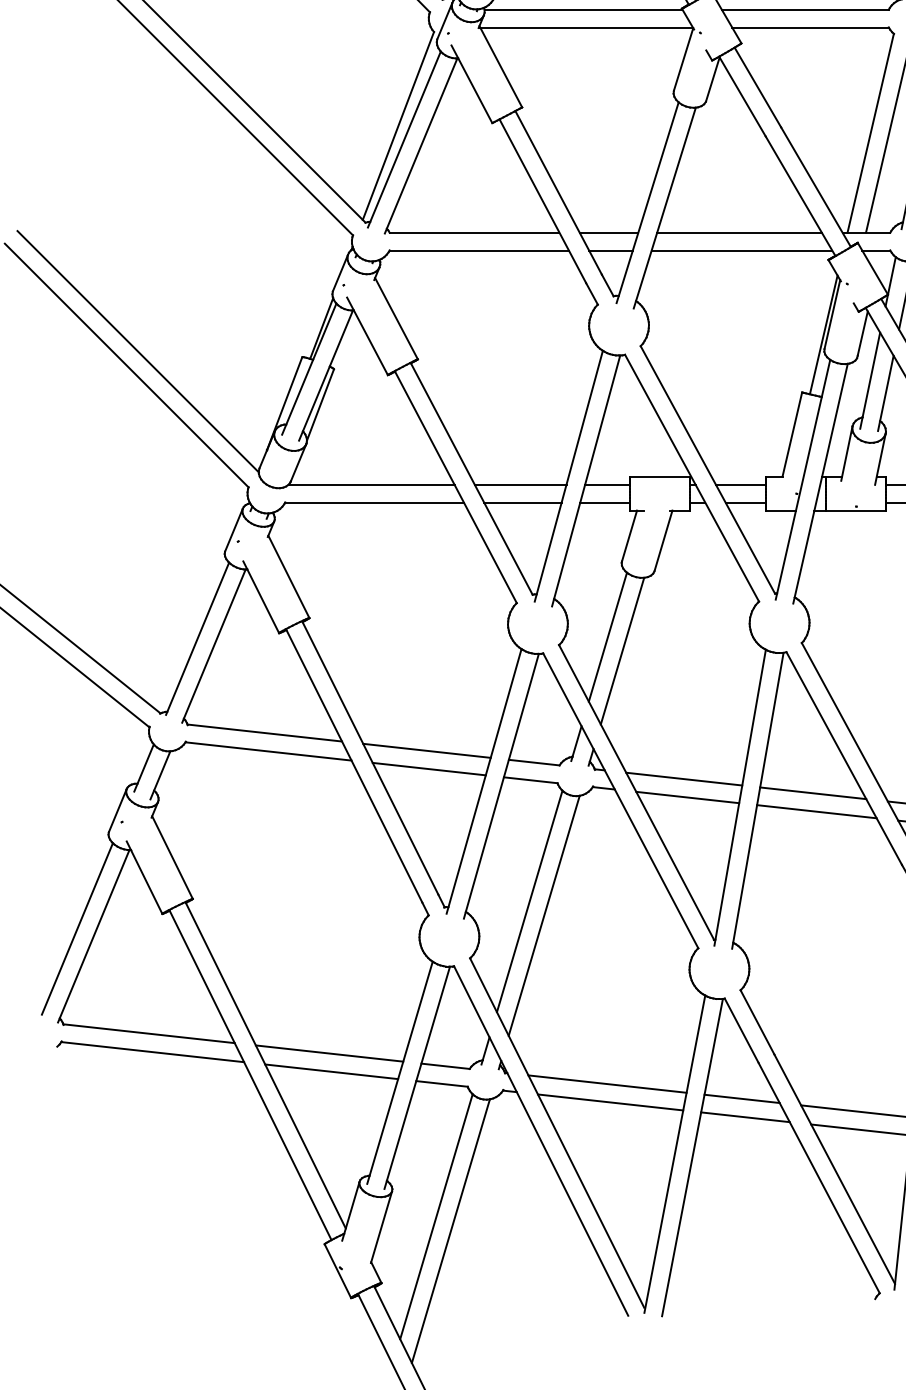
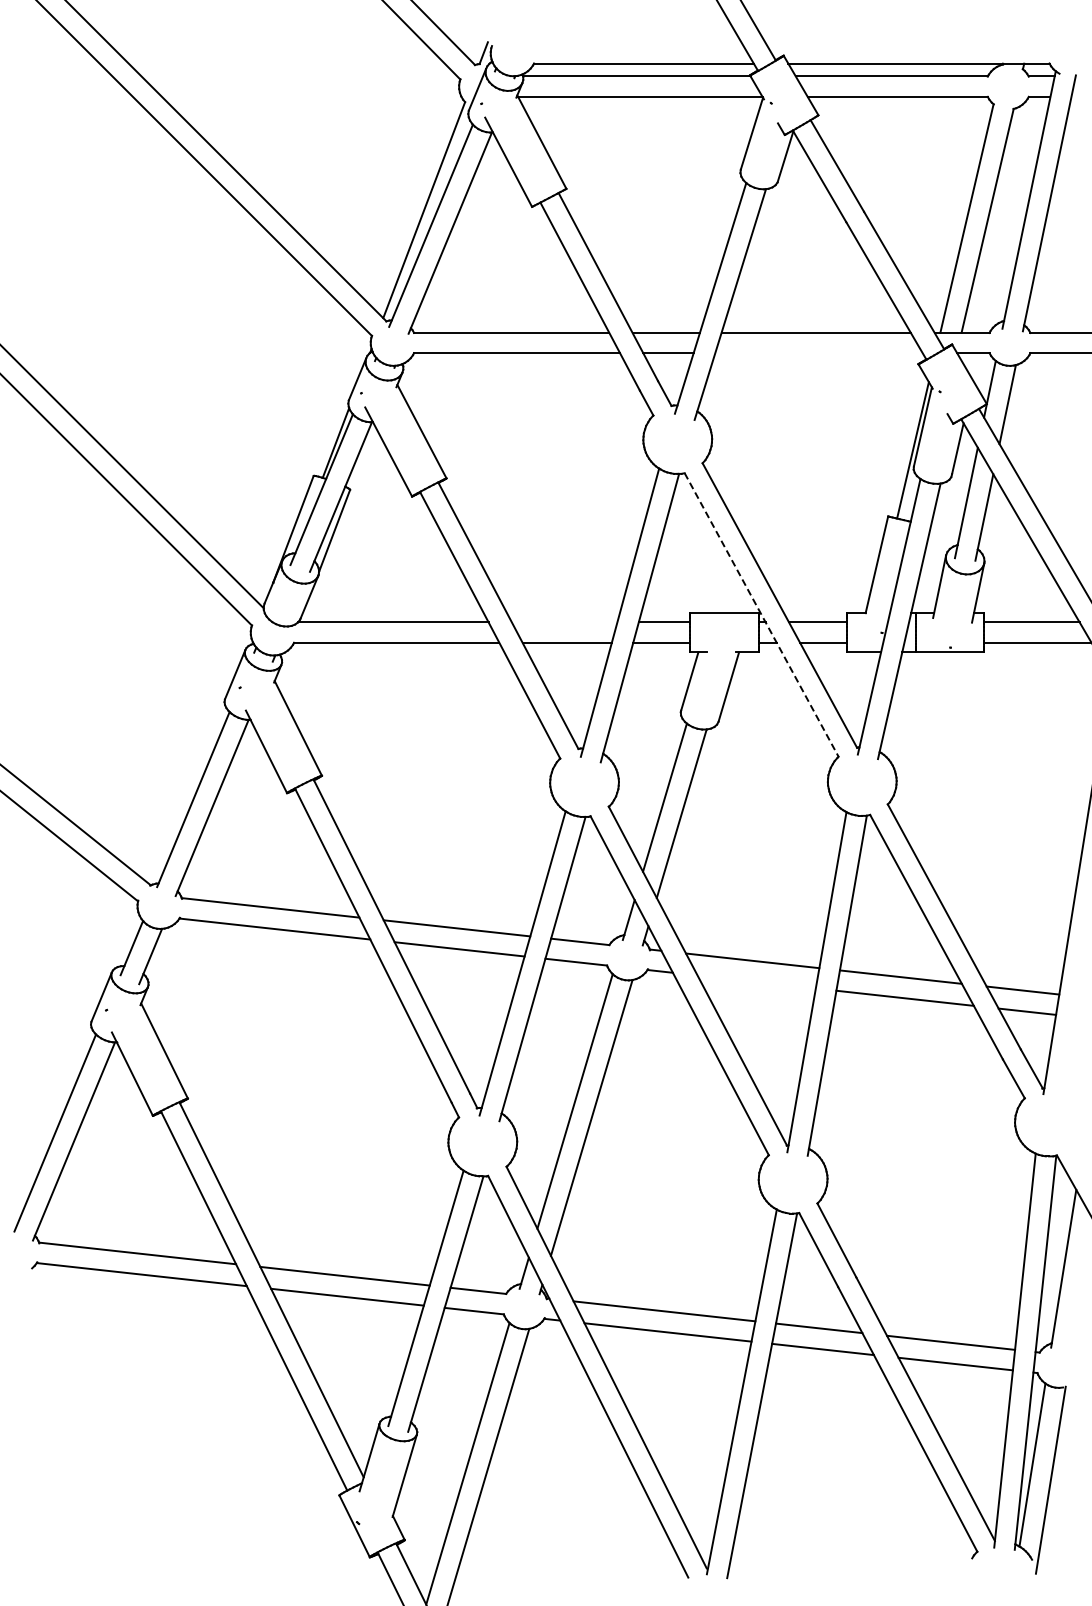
line: (741, 250) -> (818, 353), removed
line: (691, 478) -> (761, 615), solid -> dashed
line: (520, 484) -> (564, 622), removed
line: (687, 797) -> (756, 981), removed

